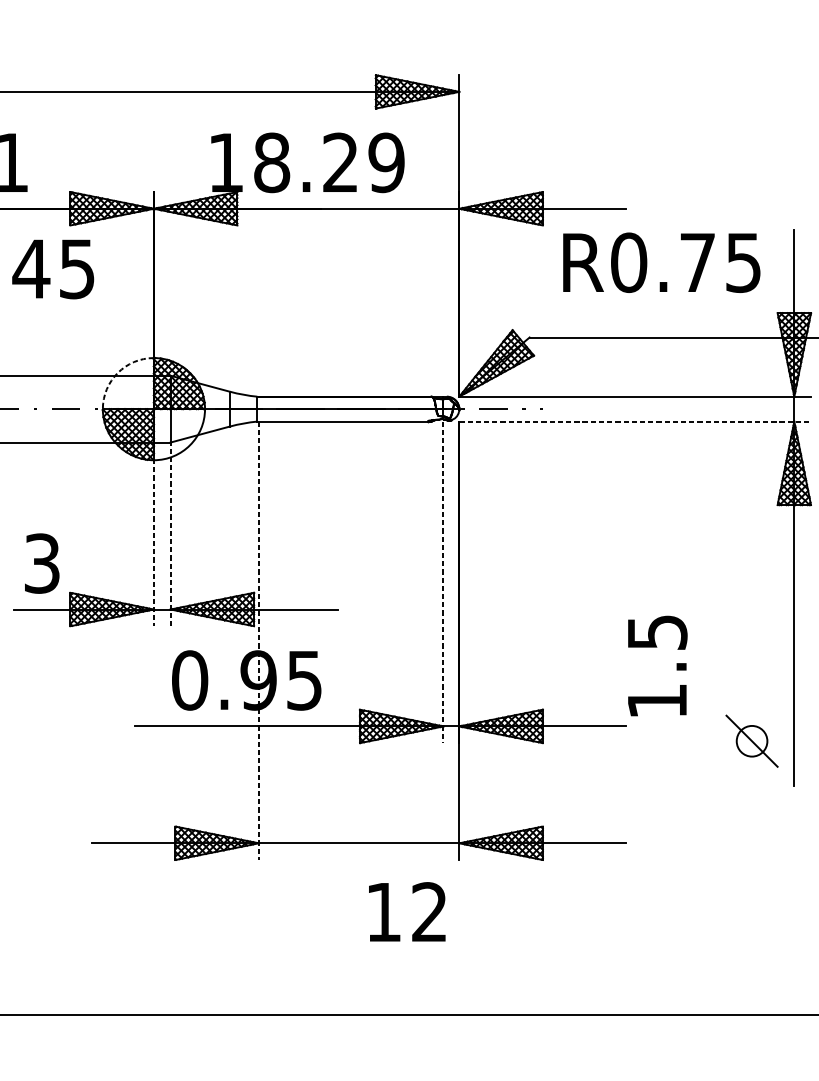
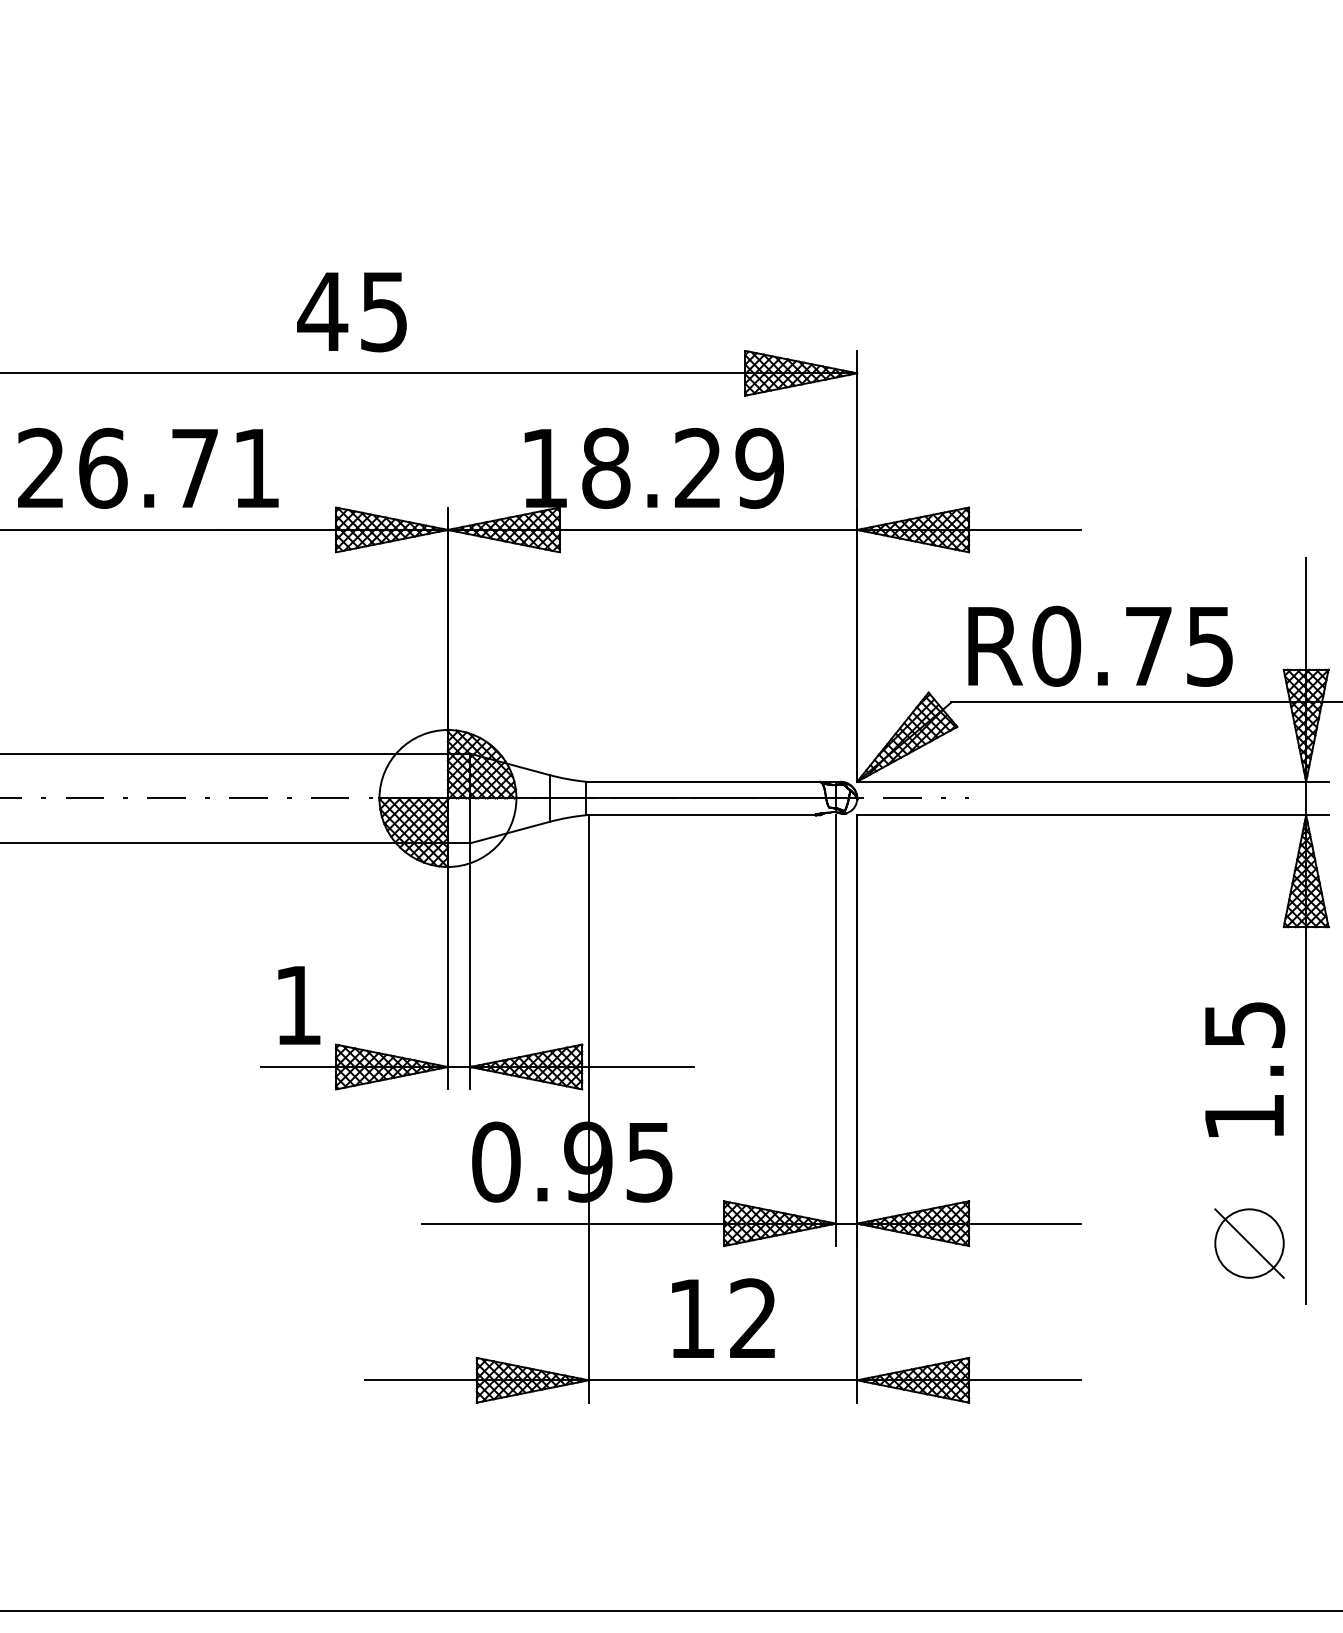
text: (661, 262) -> (1100, 645), moved
text: (52, 269) -> (351, 312), moved
arc: (117, 373) -> (399, 750), dashed -> solid
line: (634, 421) -> (1092, 815), dashed -> solid
line: (170, 533) -> (470, 965), dashed -> solid
line: (153, 534) -> (447, 966), dashed -> solid
text: (42, 563) -> (298, 1005), 3 -> 1
line: (443, 583) -> (835, 1031), dashed -> solid
line: (258, 640) -> (588, 1108), dashed -> solid
text: (658, 665) -> (1245, 1069), moved
circle: (752, 741) -> (1249, 1243), size x1.67
text: (407, 911) -> (723, 1317), moved

